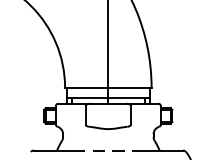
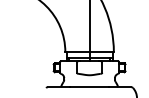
line: (108, 150) -> (89, 87), dashed -> solid

